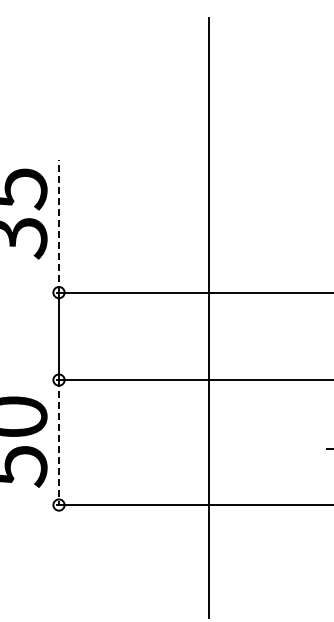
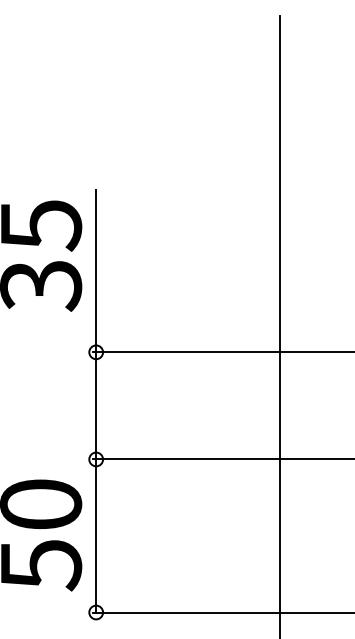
line: (59, 225) -> (96, 270), dashed -> solid
line: (59, 443) -> (96, 537), dashed -> solid

